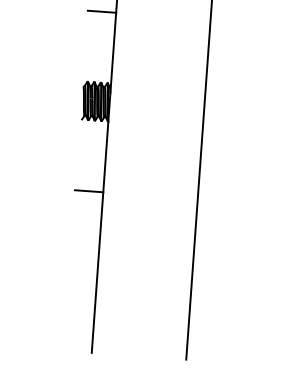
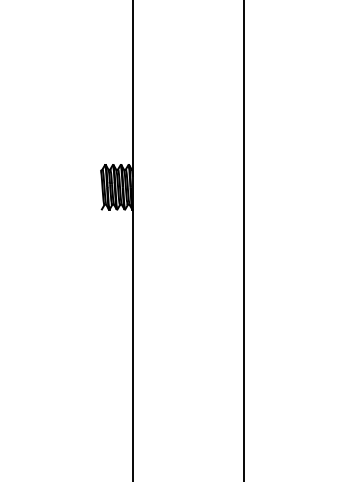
line: (101, 11) -> (115, 81), removed
line: (88, 190) -> (115, 292), removed

